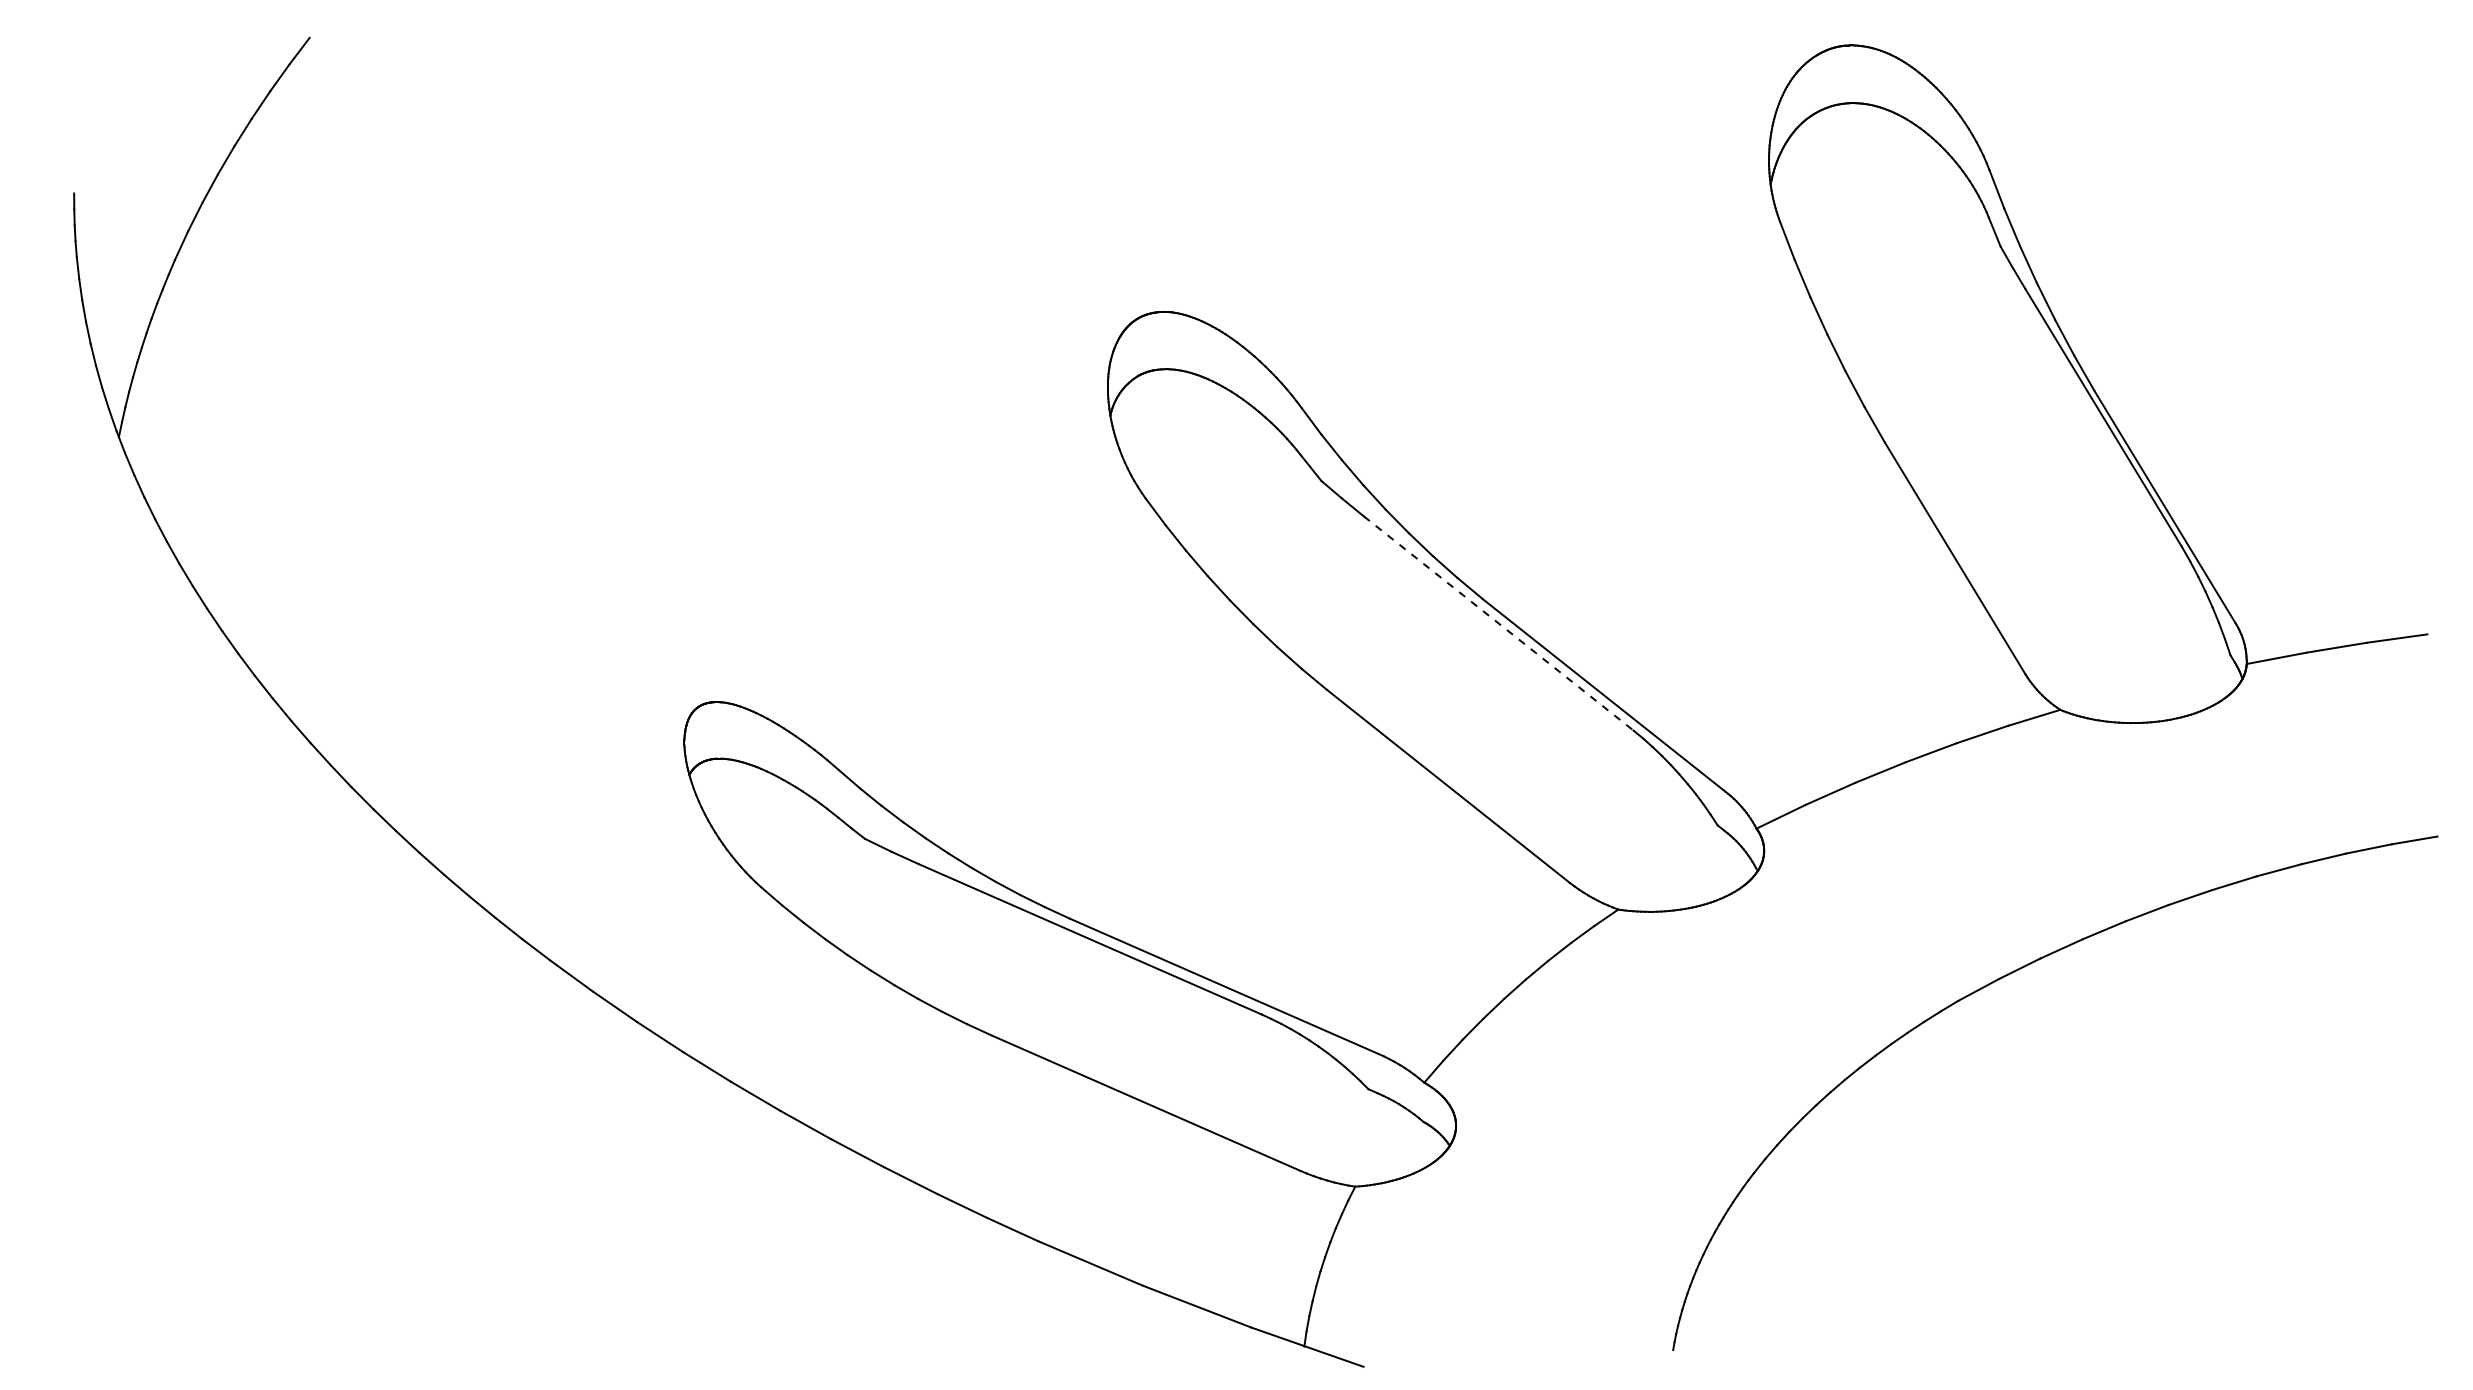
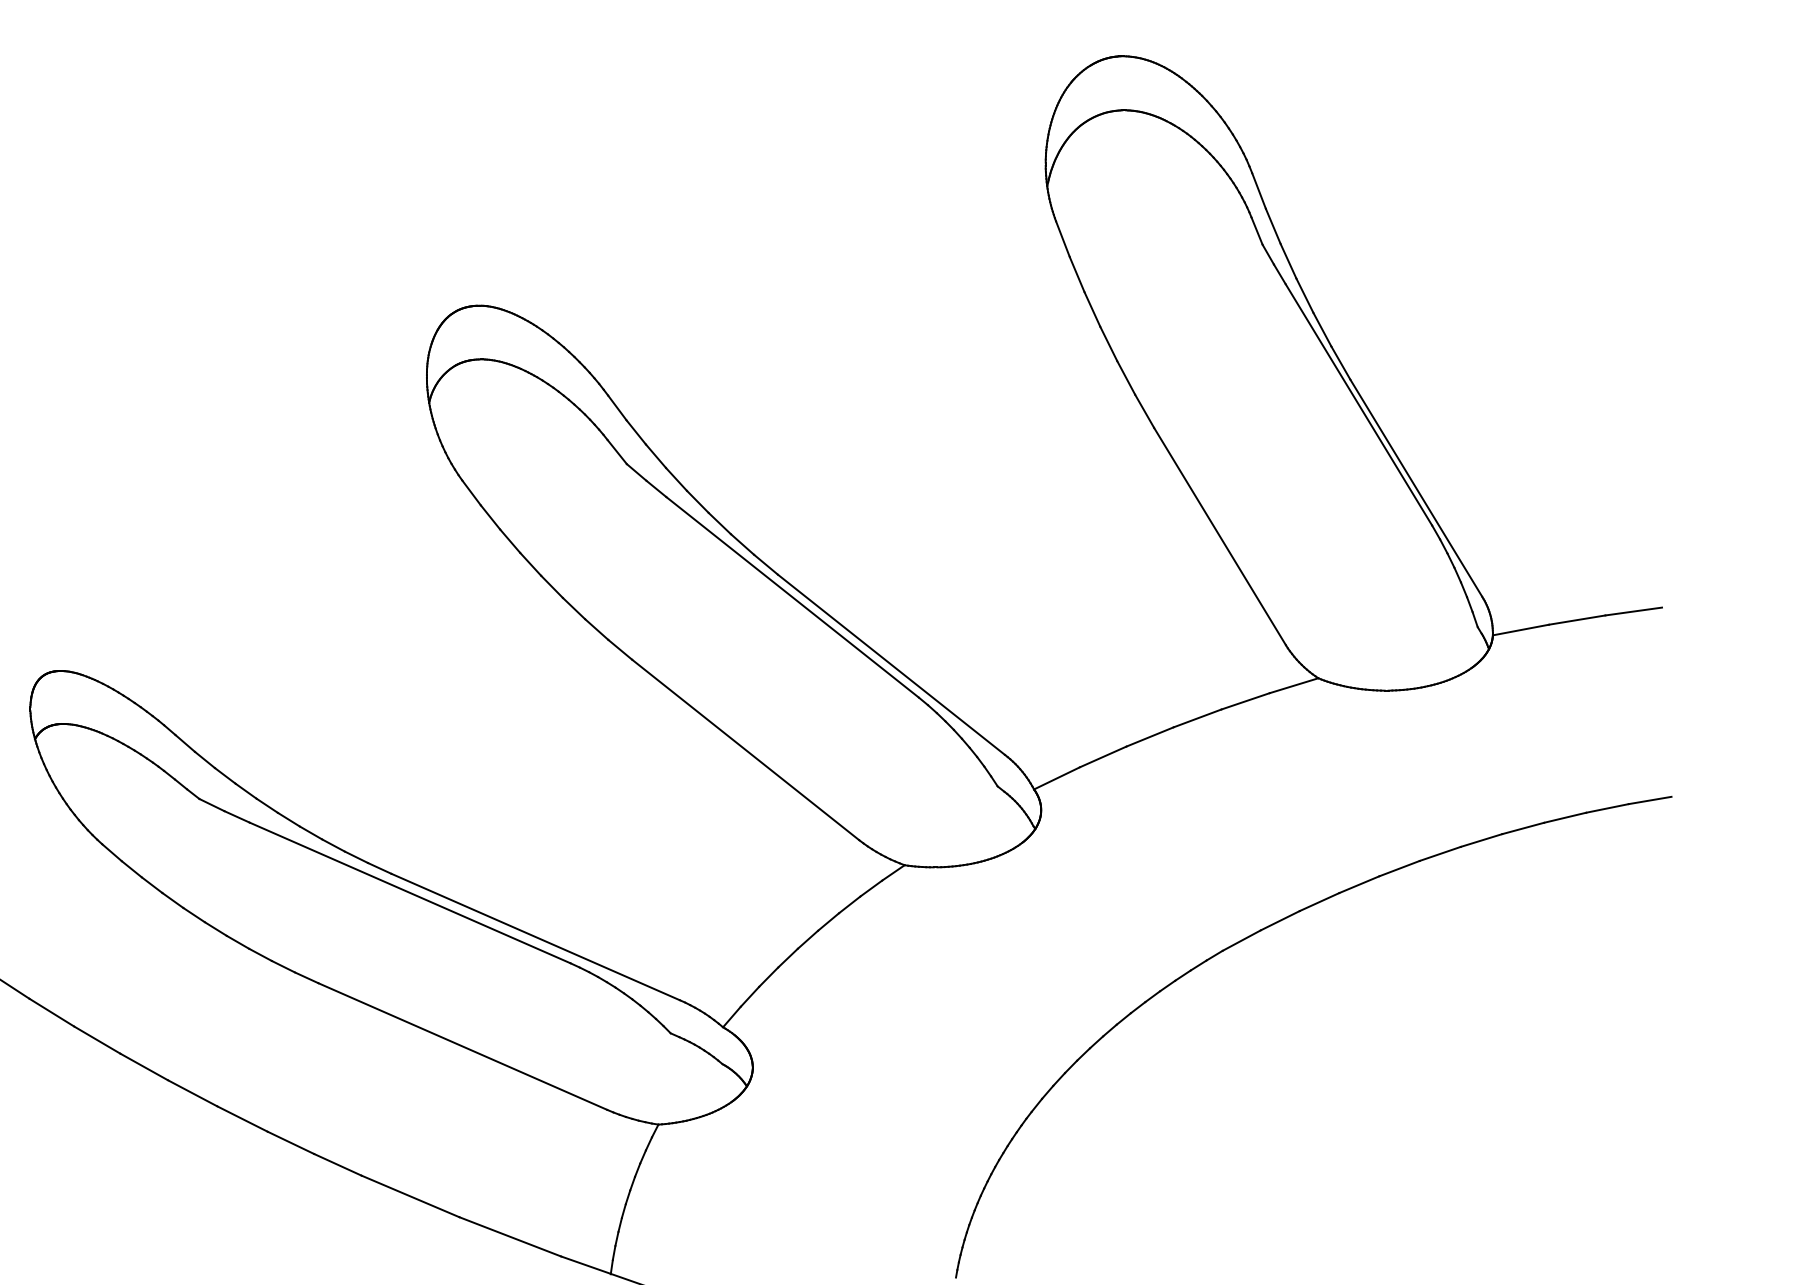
line: (1499, 623) -> (793, 597), dashed -> solid

